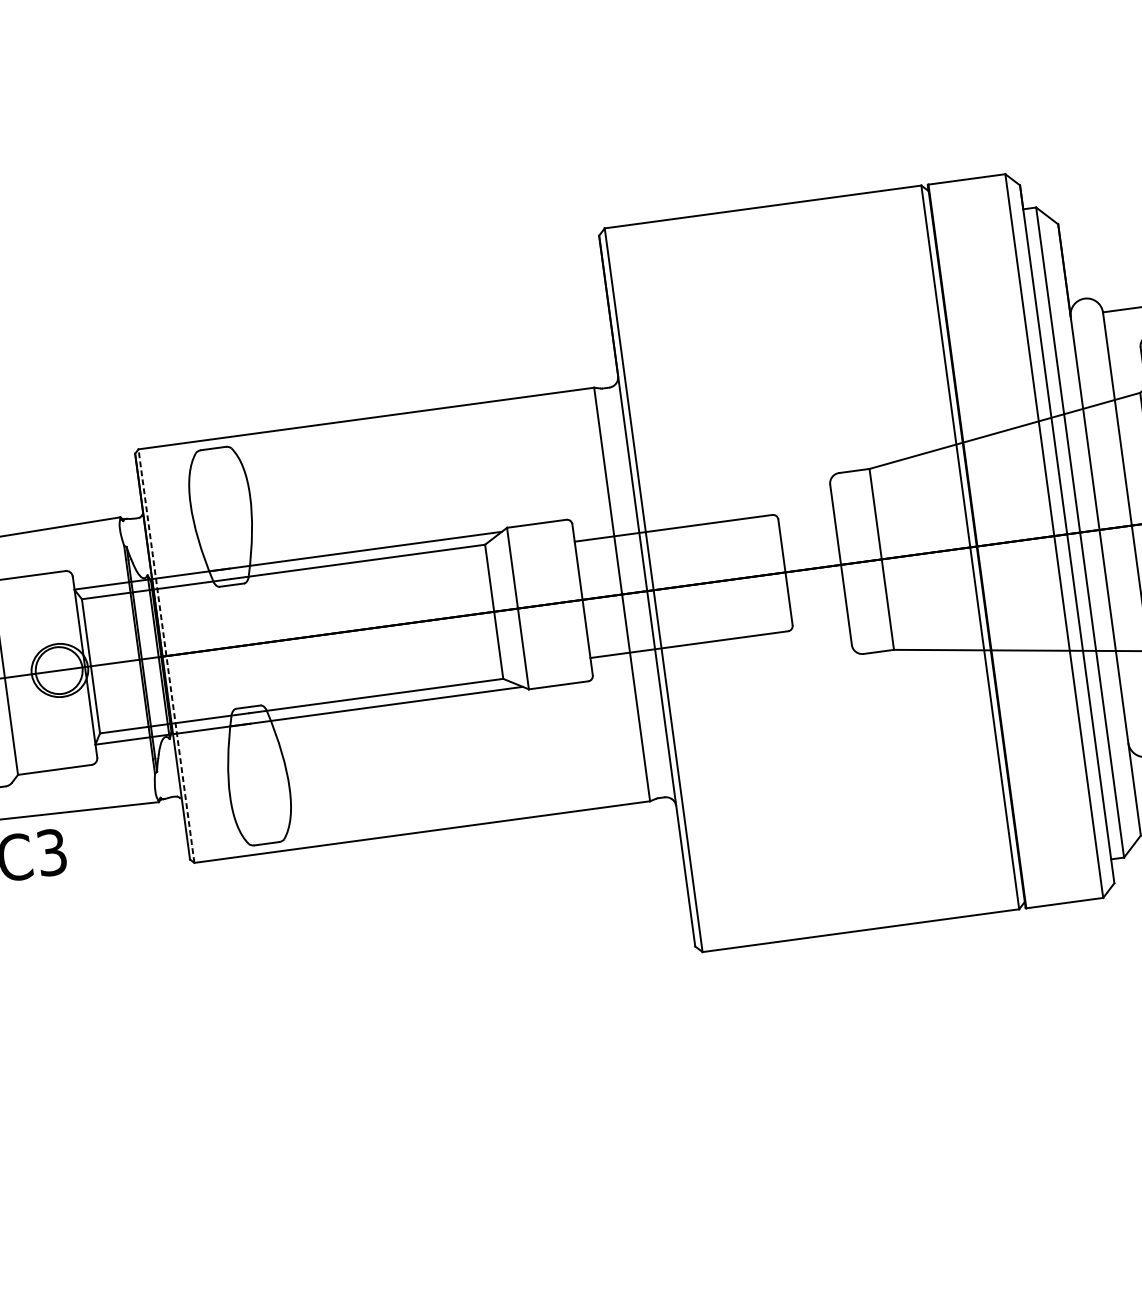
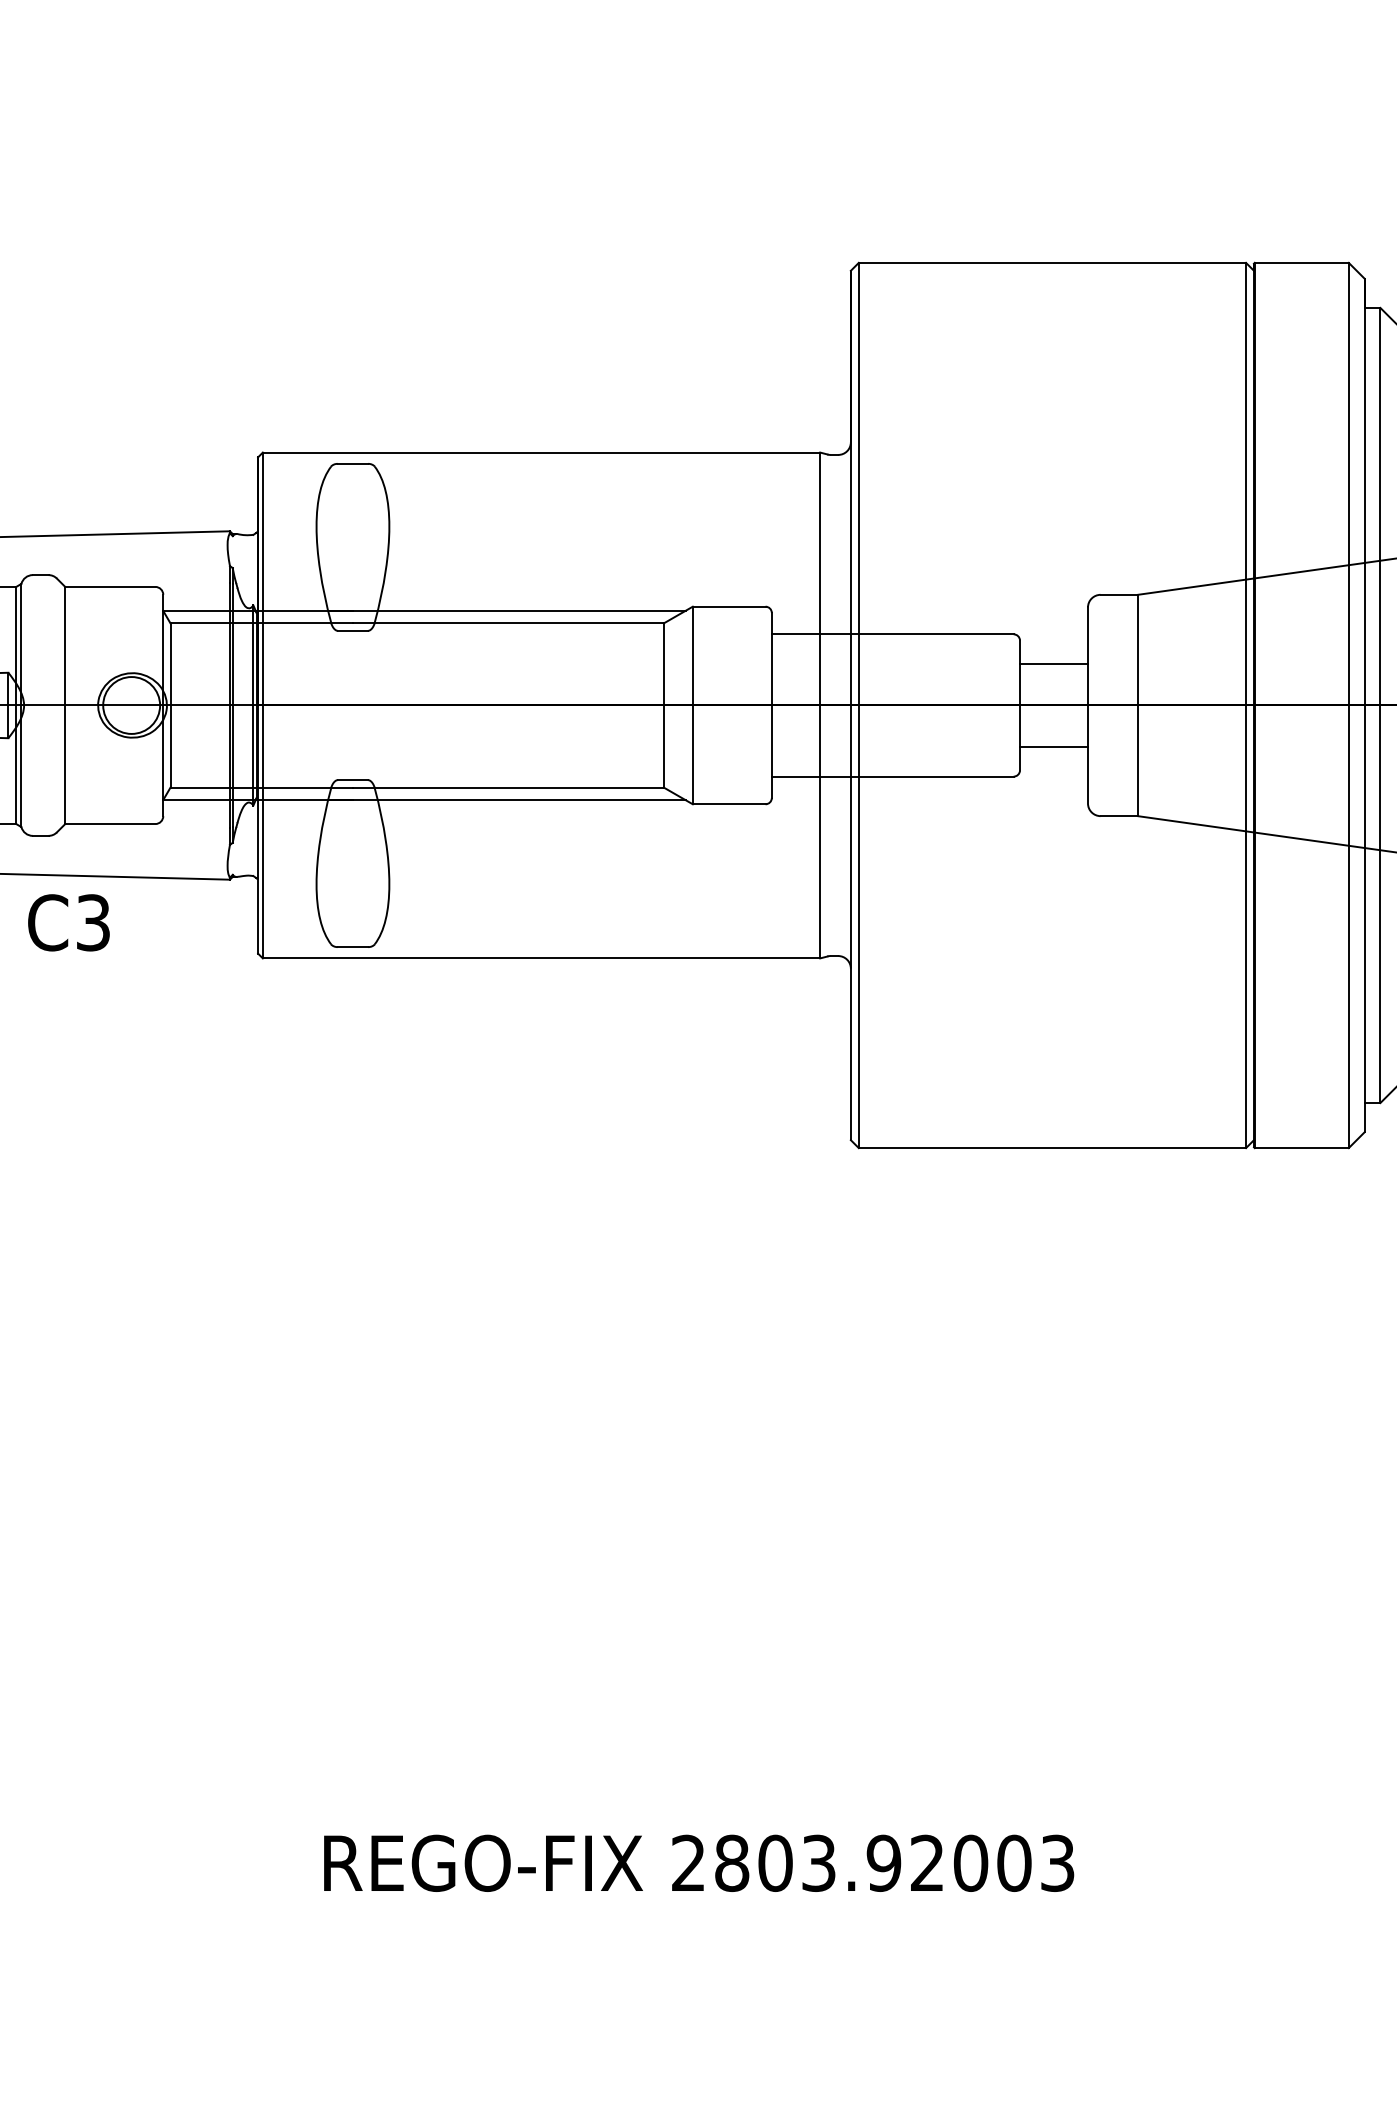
line: (809, 535) -> (1054, 664), added
line: (818, 602) -> (1054, 746), added
line: (166, 656) -> (262, 705), dashed -> solid

